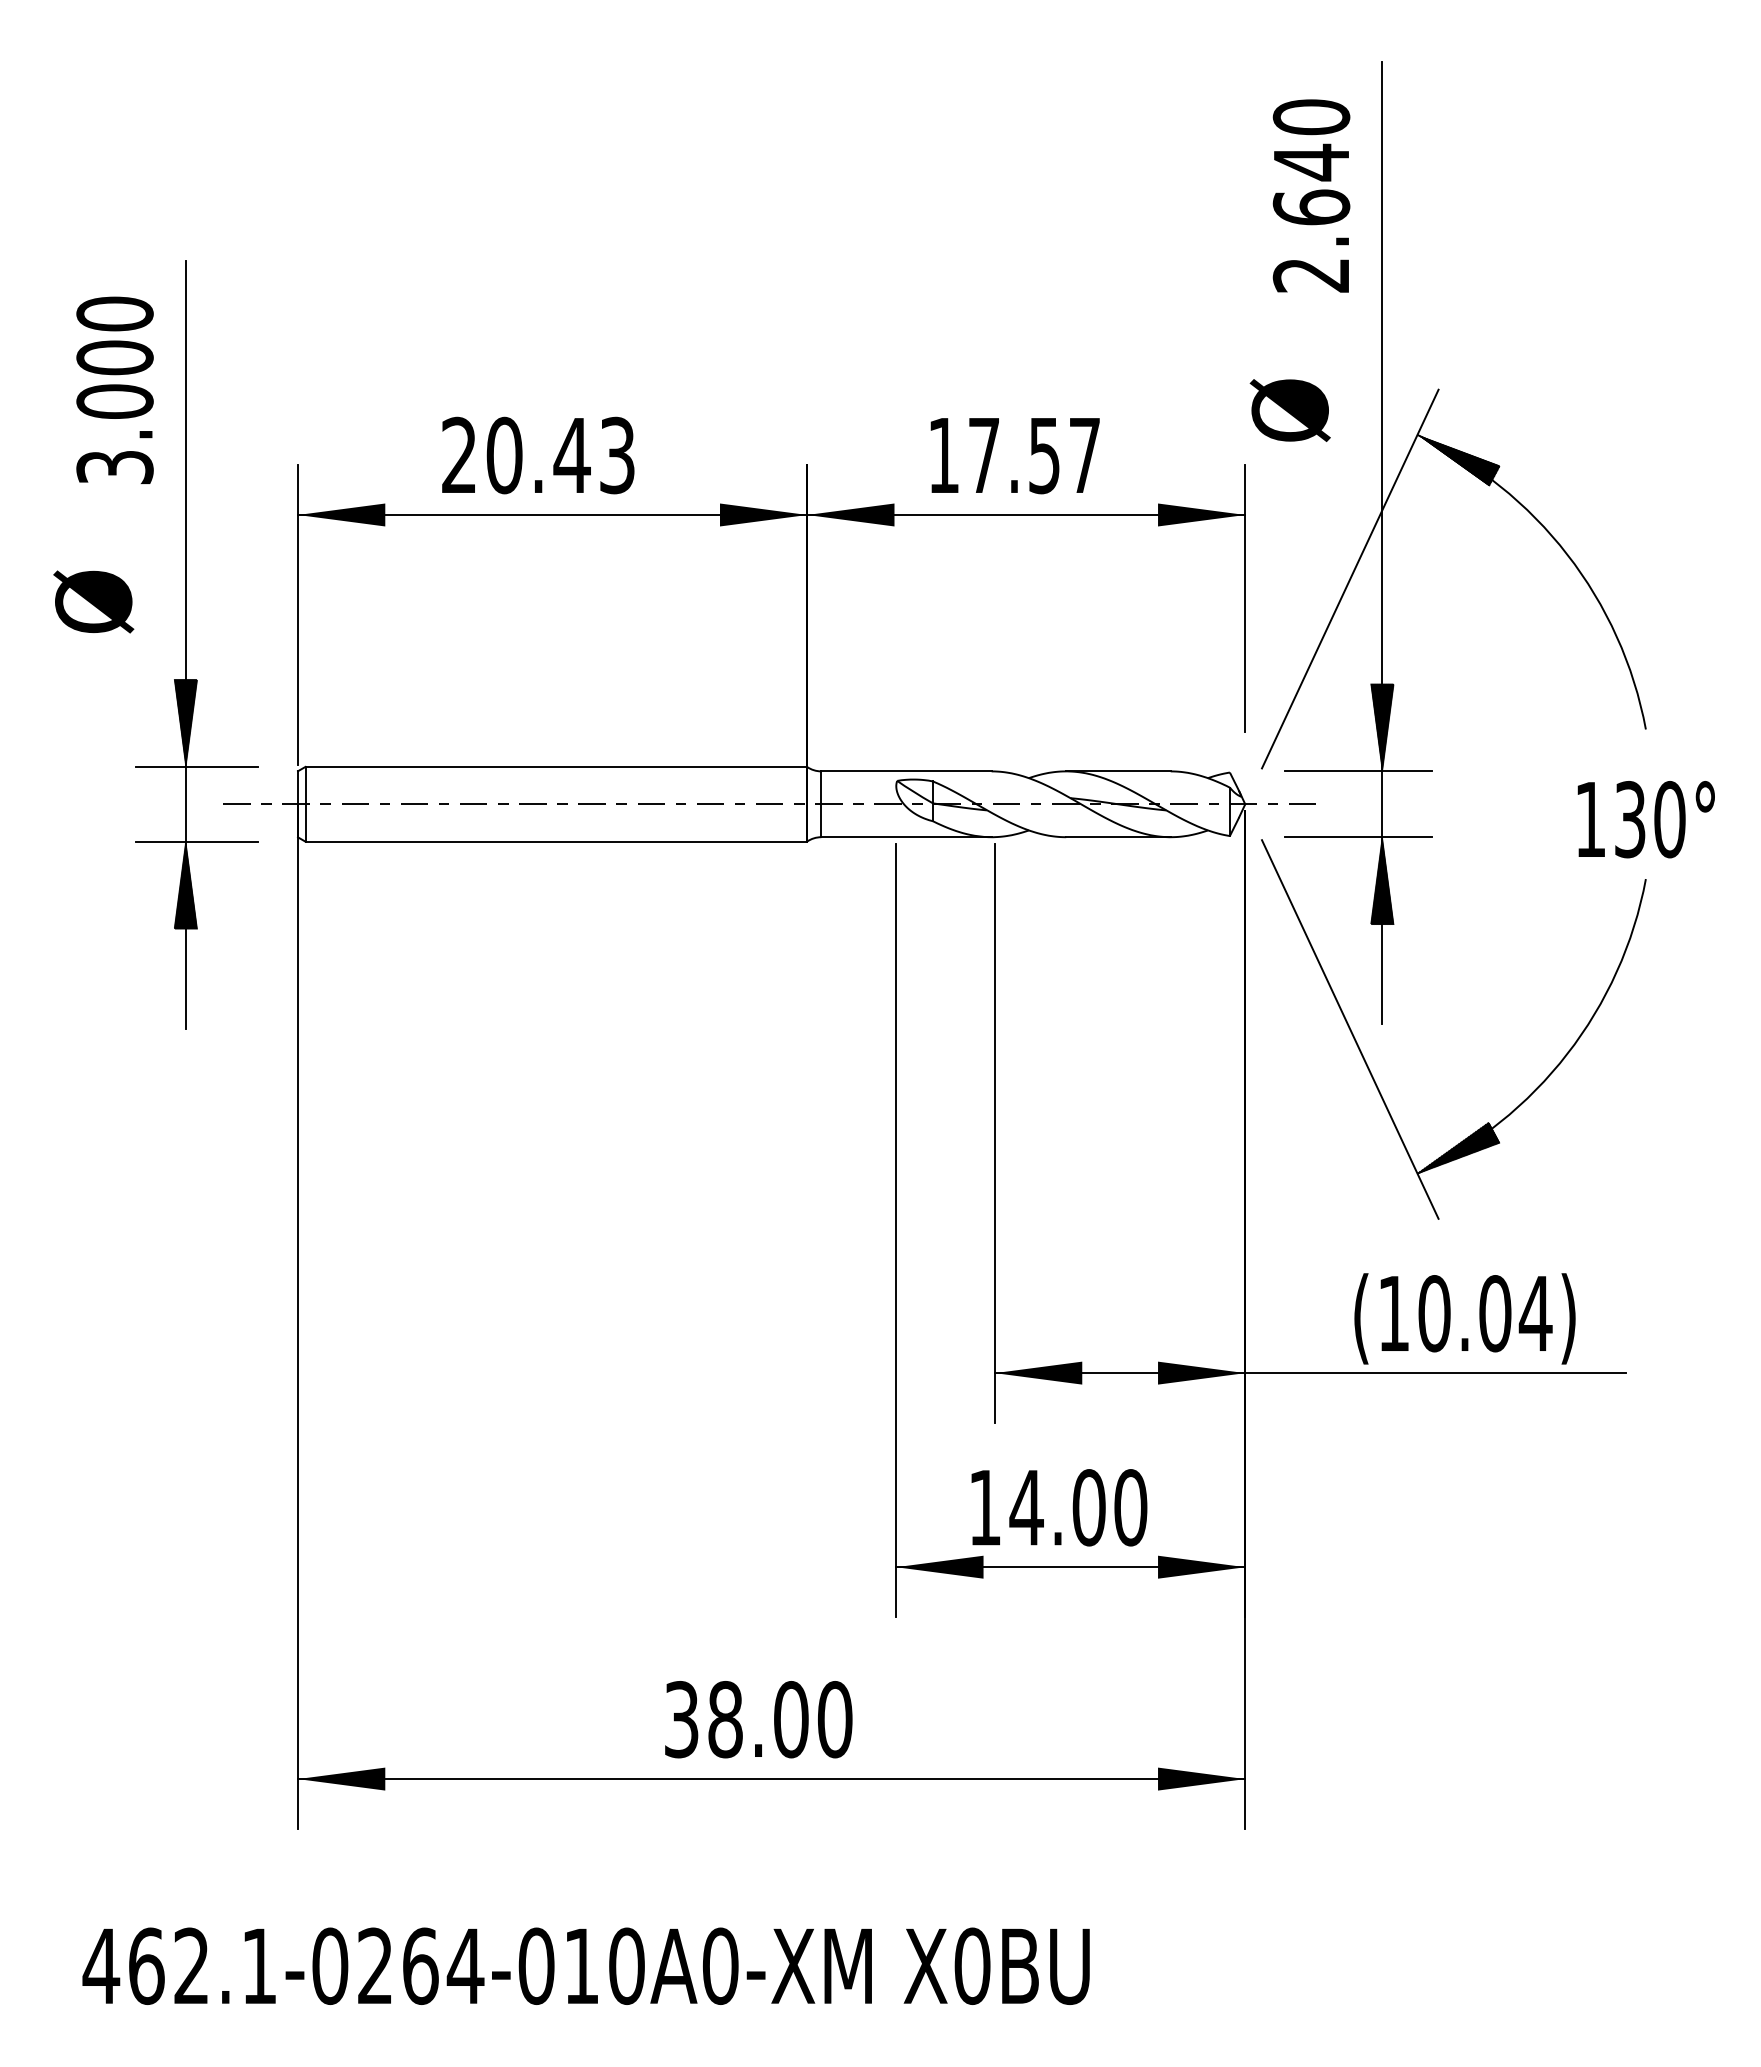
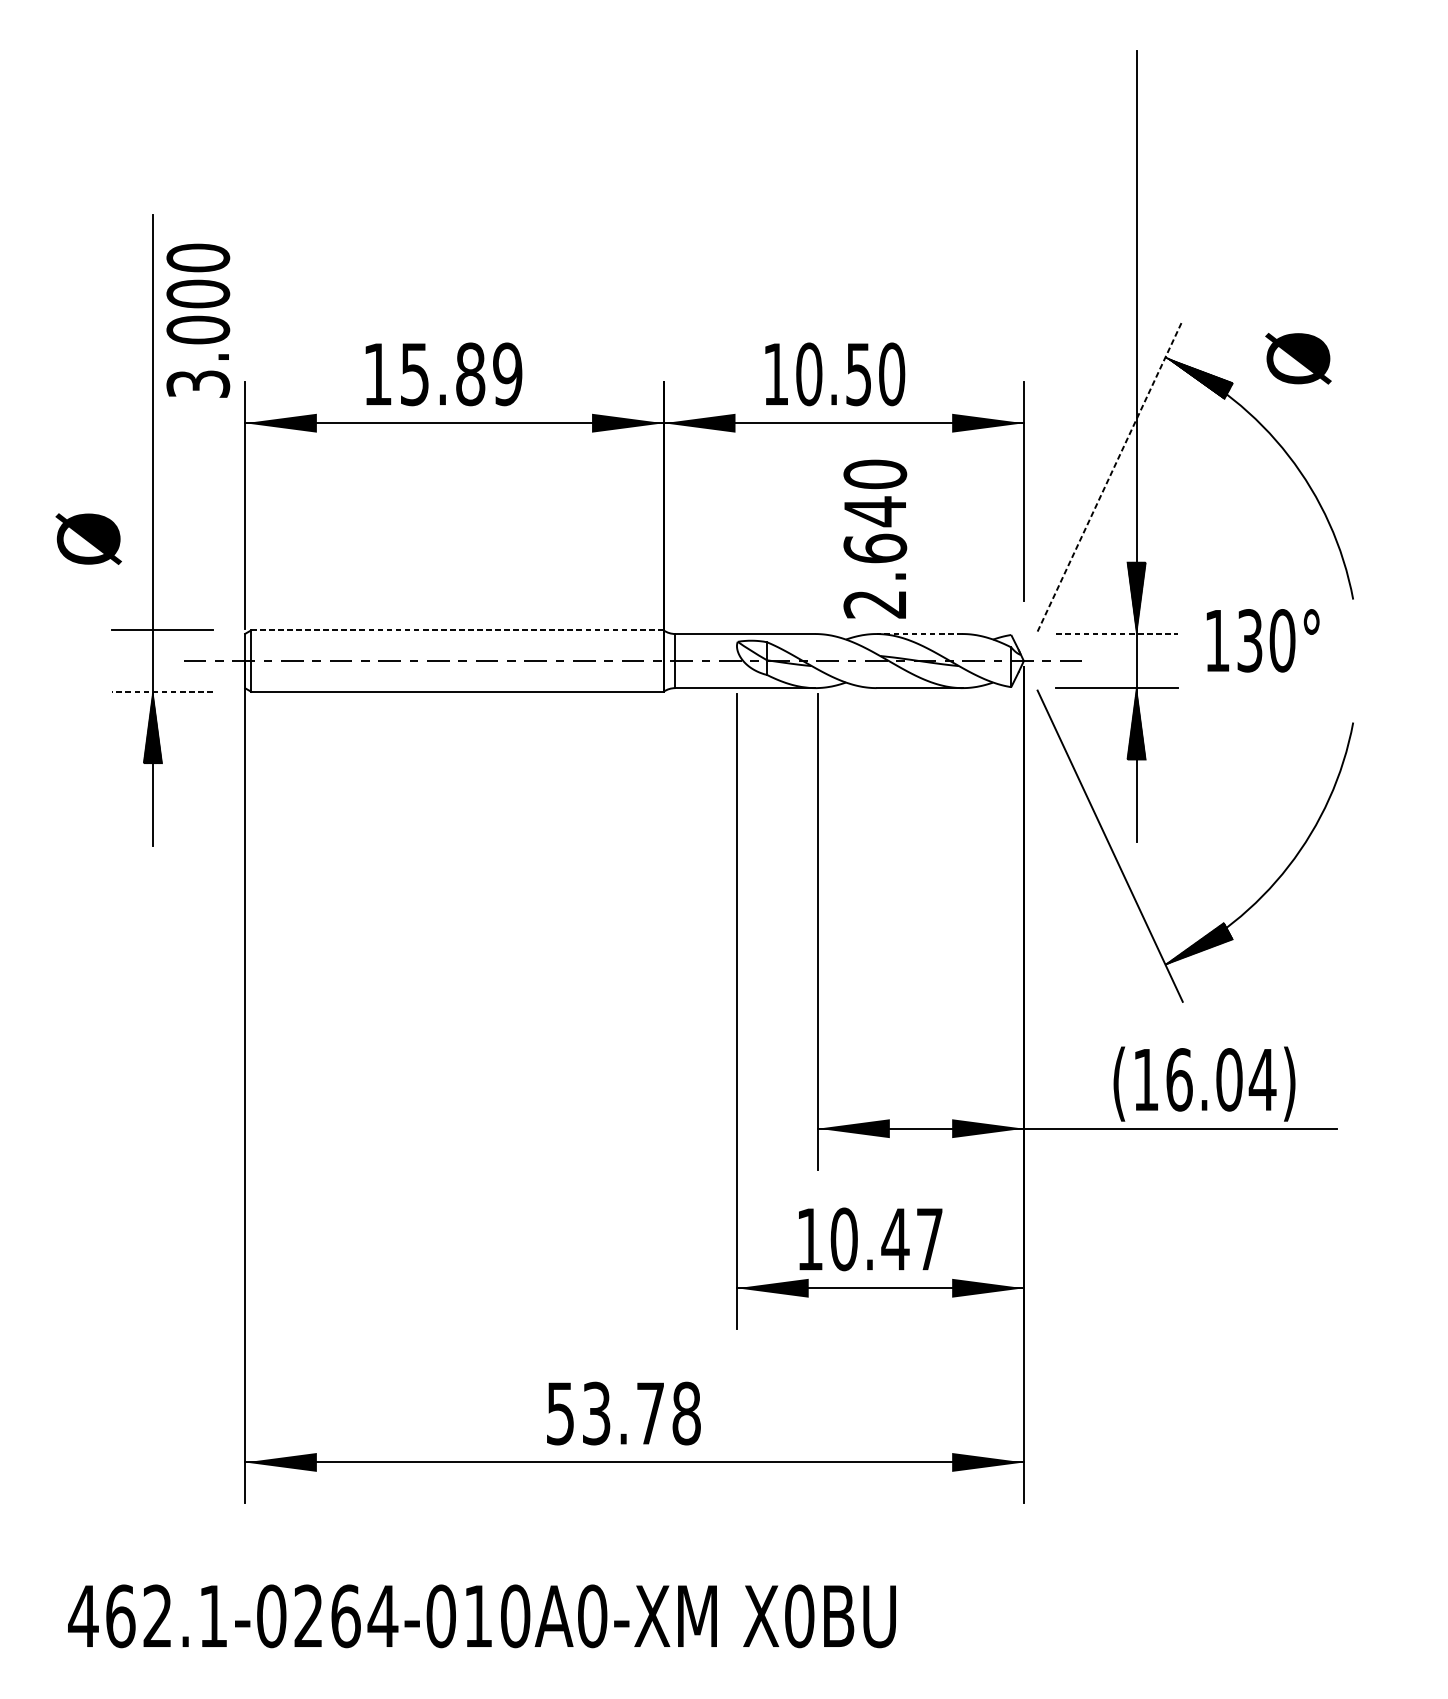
text: (1311, 195) -> (875, 538), moved
text: (114, 389) -> (197, 320), moved
text: (1289, 410) -> (1297, 358), moved
text: (538, 455) -> (442, 374), 20.43 -> 15.89
text: (1034, 455) -> (850, 374), 17.57 -> 10.50
line: (1350, 579) -> (1110, 476), solid -> dashed
text: (93, 601) -> (88, 538), moved
hatch: (185, 722) -> (152, 593), removed
line: (556, 766) -> (457, 629), solid -> dashed
line: (1117, 771) -> (918, 634), solid -> dashed
line: (1358, 771) -> (1116, 634), solid -> dashed
text: (1645, 819) -> (1262, 640), moved
line: (196, 841) -> (161, 691), solid -> dashed
text: (1434, 1313) -> (1179, 1079), (10.04) -> (16.04)
text: (1078, 1507) -> (886, 1239), 14.00 -> 10.47
text: (758, 1719) -> (623, 1413), 38.00 -> 53.78

